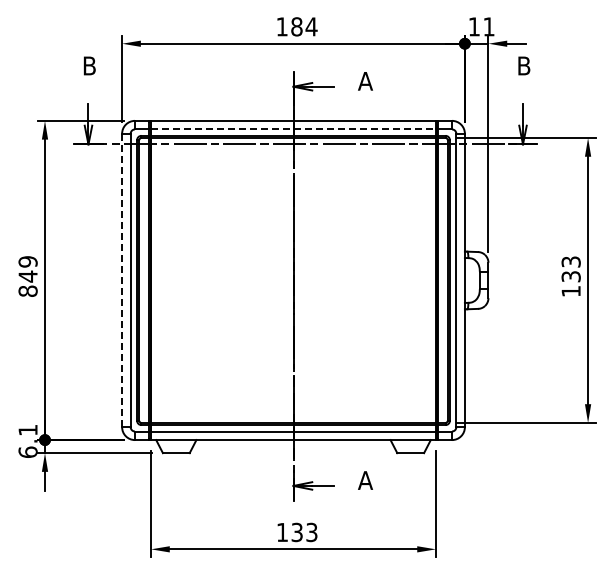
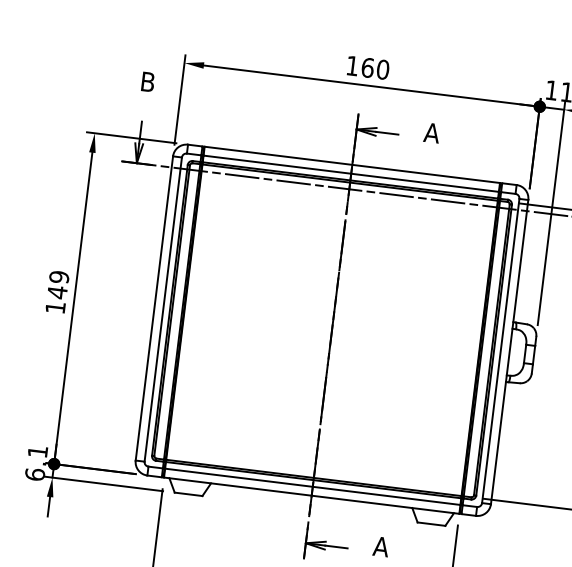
text: (304, 26) -> (375, 68), 184 -> 160
line: (294, 129) -> (352, 173), dashed -> solid
line: (122, 280) -> (154, 308), dashed -> solid
text: (27, 290) -> (55, 306), 849 -> 149

